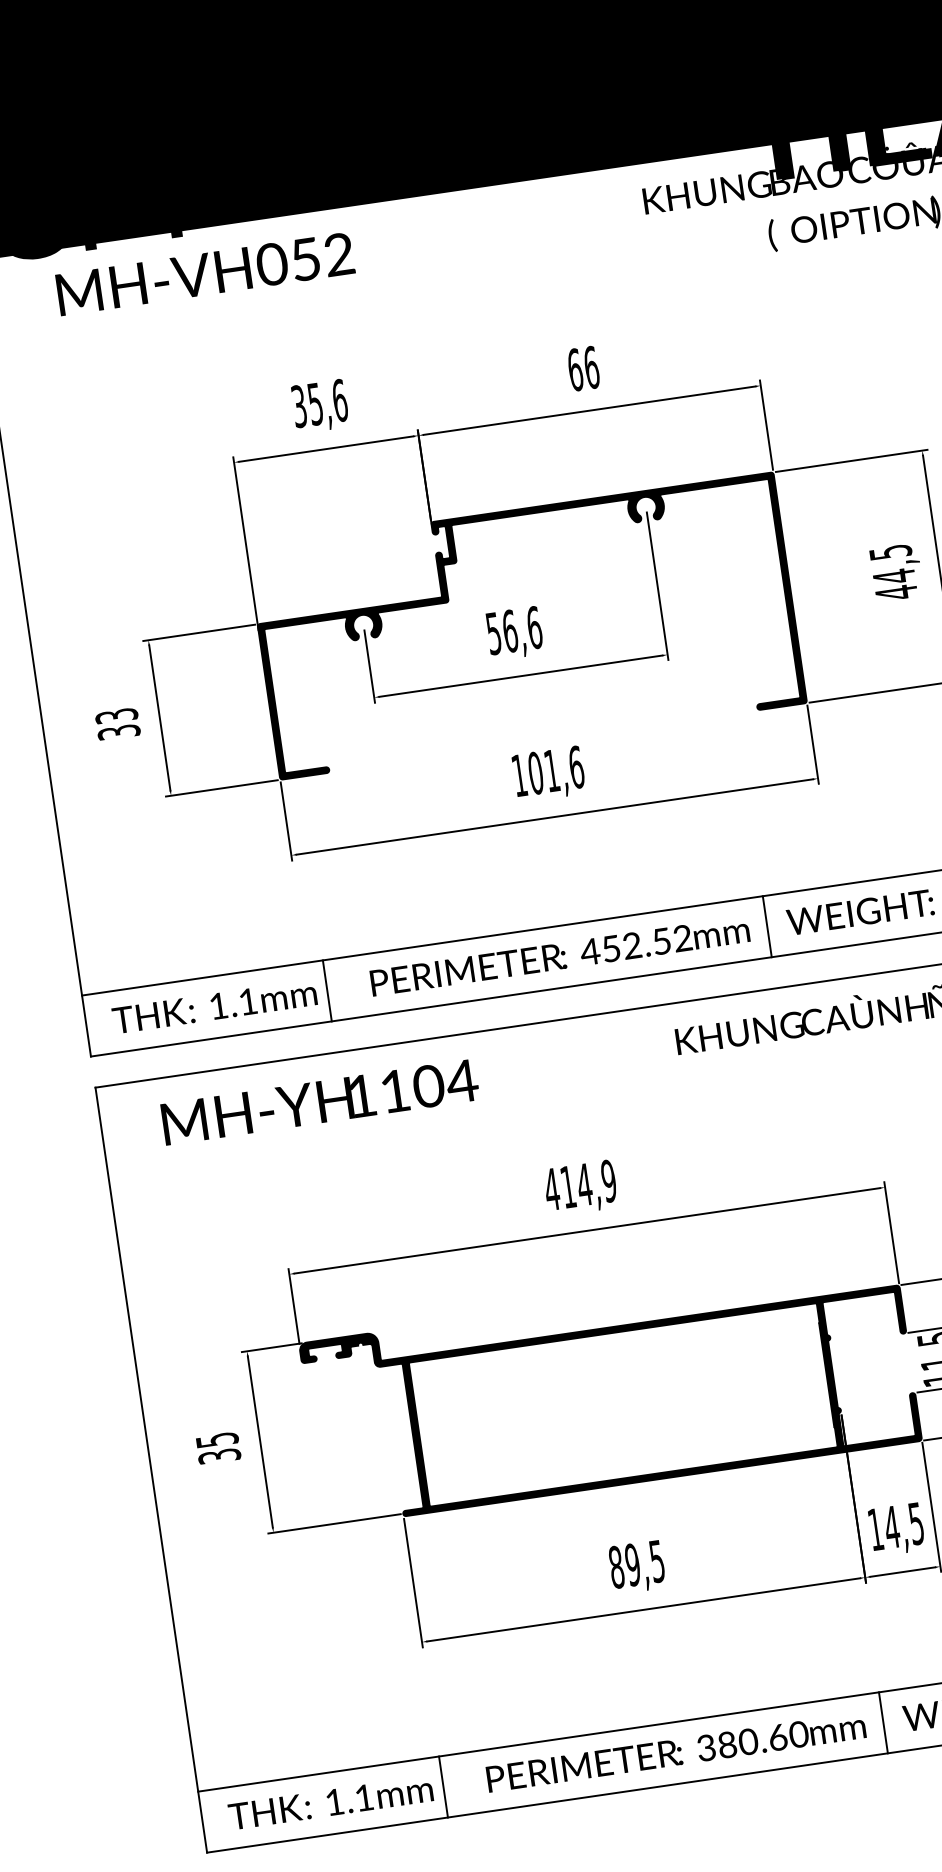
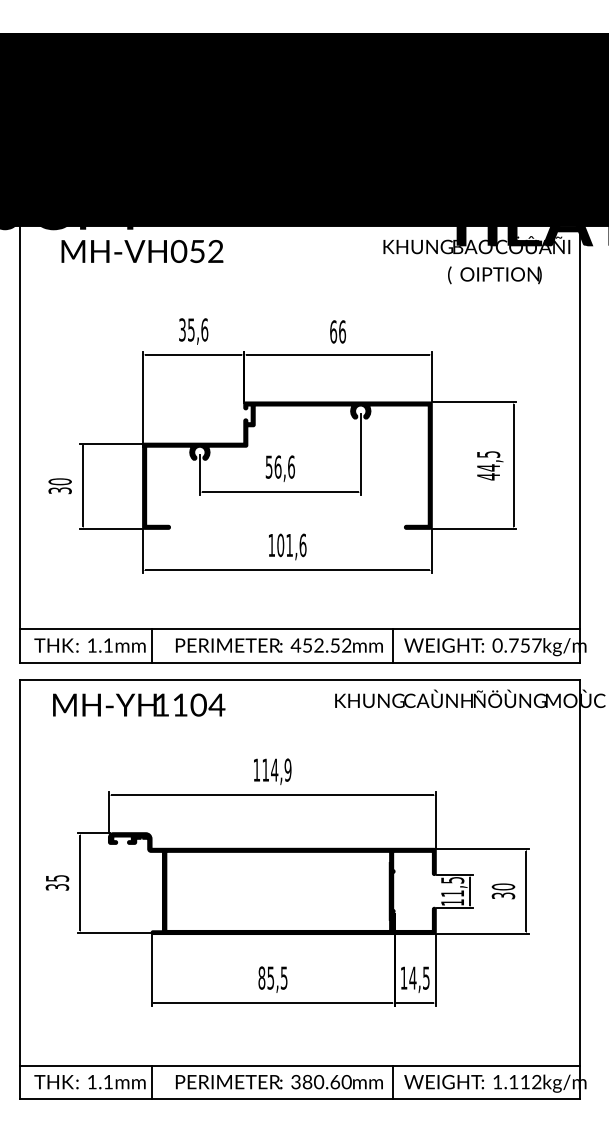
text: (115, 715) -> (59, 481), 33 -> 30
text: (551, 1188) -> (256, 769), 414,9 -> 114,9
text: (632, 1563) -> (270, 977), 89,5 -> 85,5

